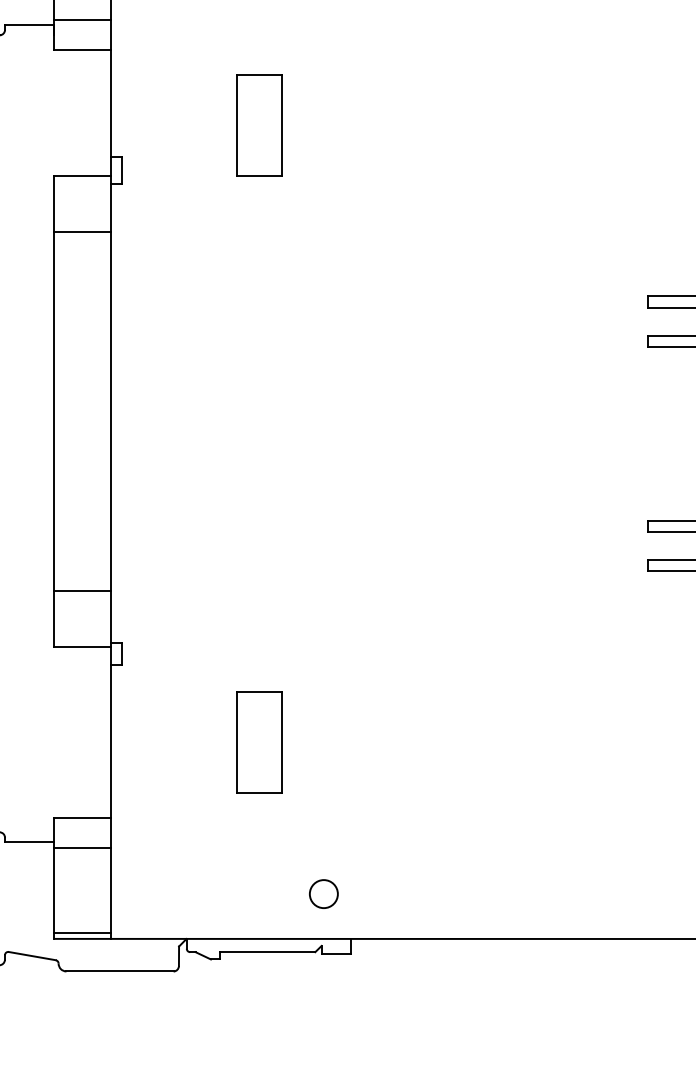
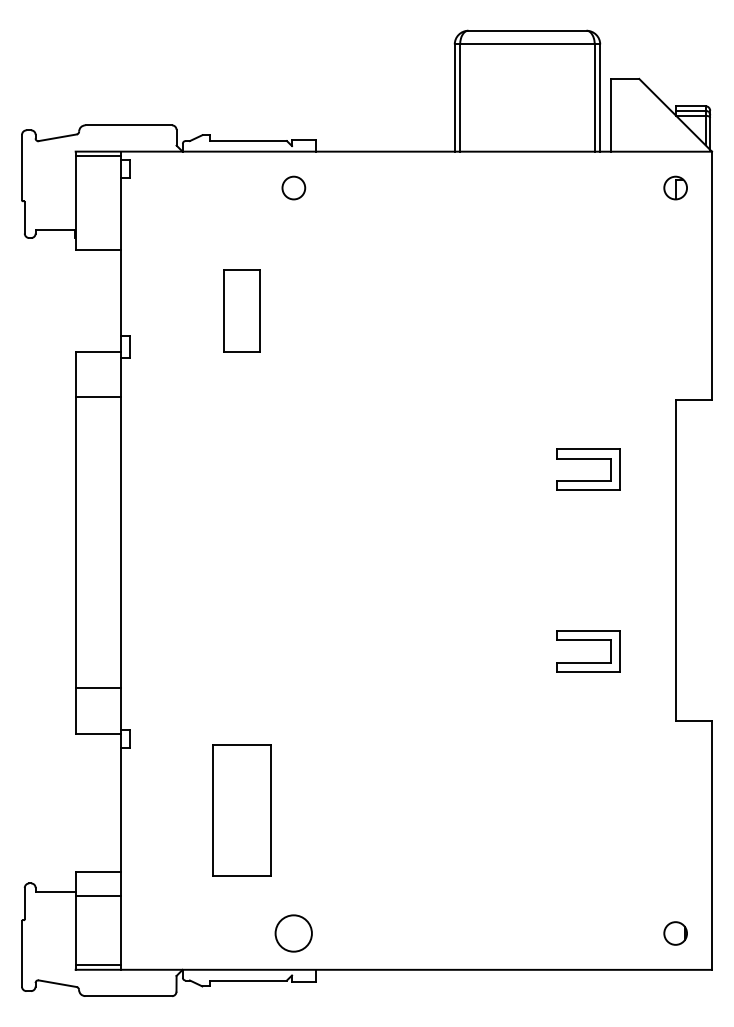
line: (82, 19) -> (98, 225), removed
part: (259, 742) -> (241, 810), size x1.6
circle: (323, 894) -> (293, 933), size x1.6

